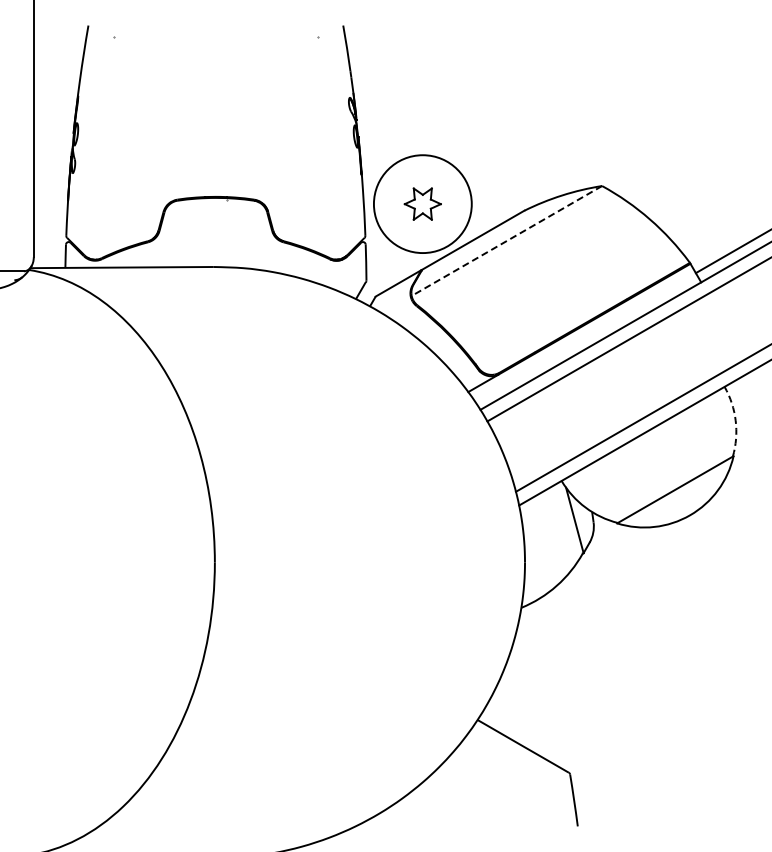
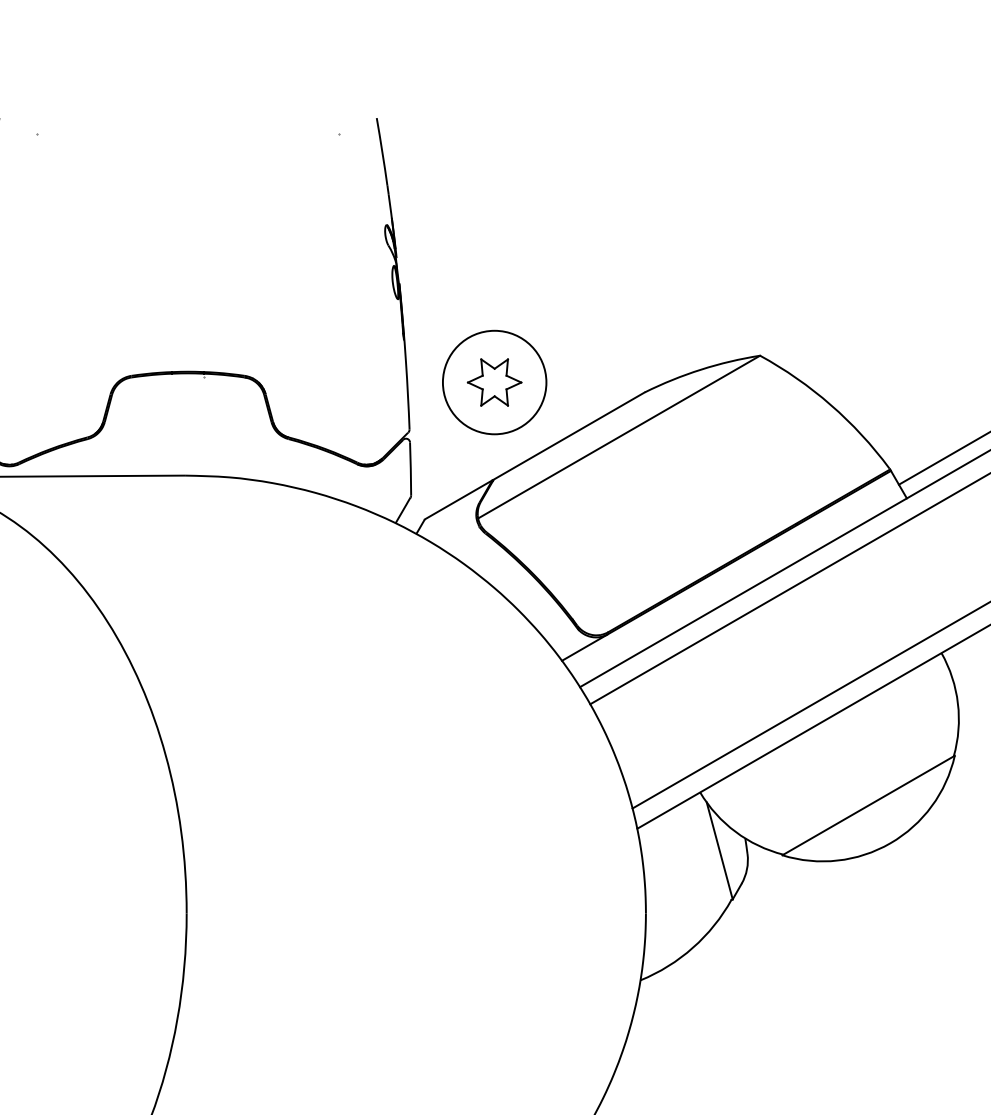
circle: (422, 204) -> (494, 383), size x0.71
line: (506, 240) -> (618, 436), dashed -> solid
arc: (735, 420) -> (957, 702), dashed -> solid

